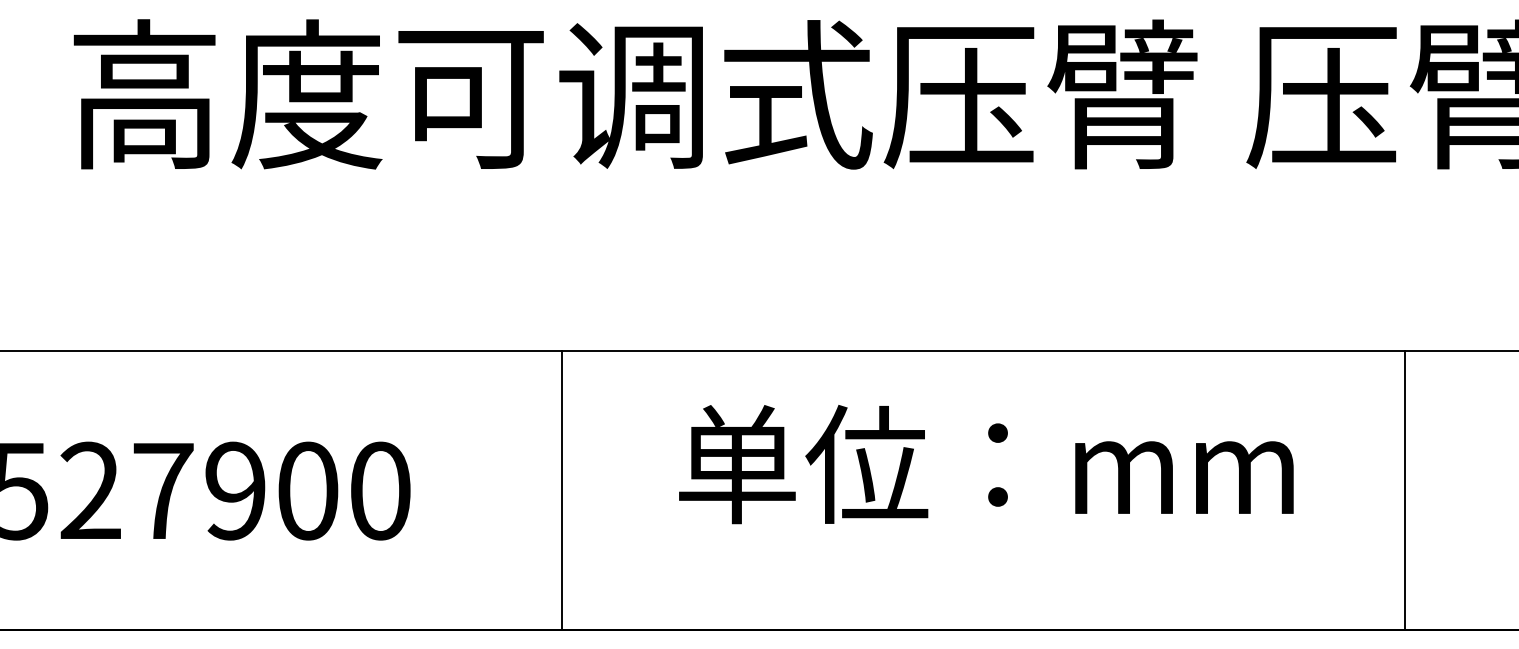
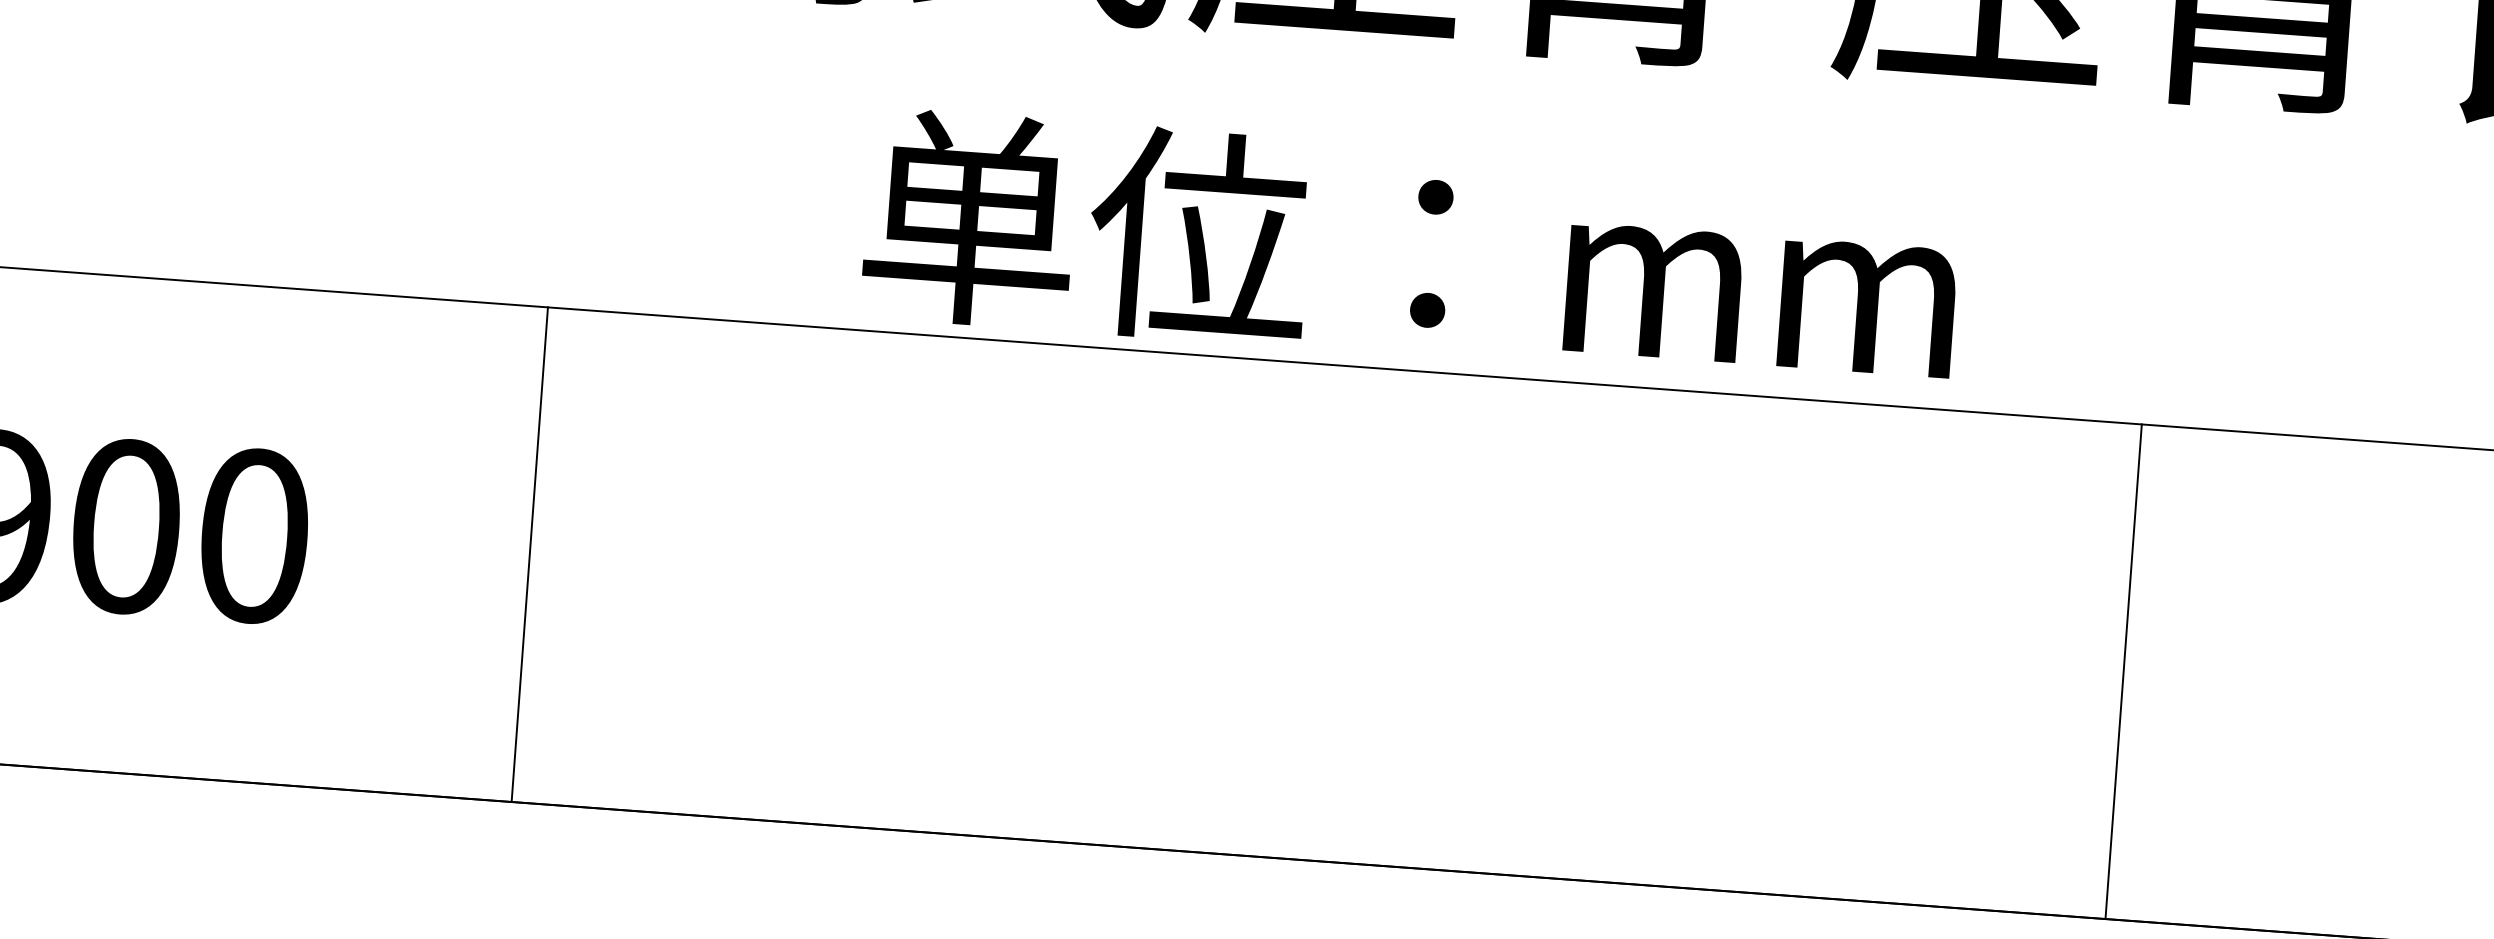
text: (986, 464) -> (1411, 251), moved
line: (562, 489) -> (530, 553), moved
line: (1404, 489) -> (2123, 670), moved

